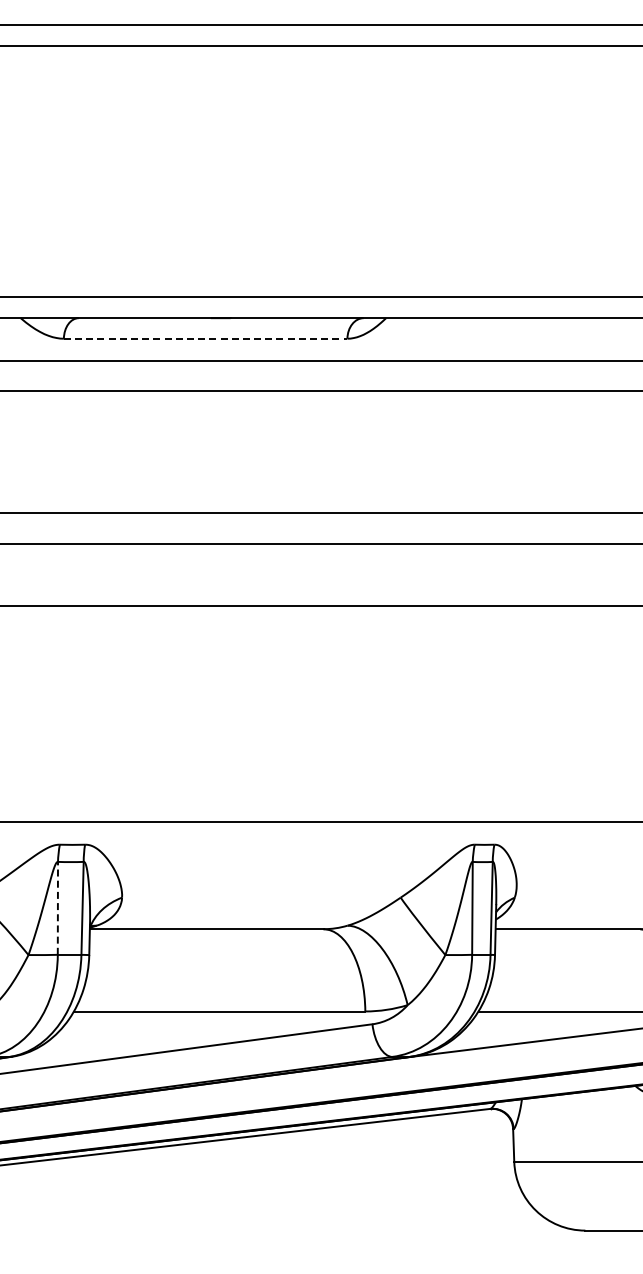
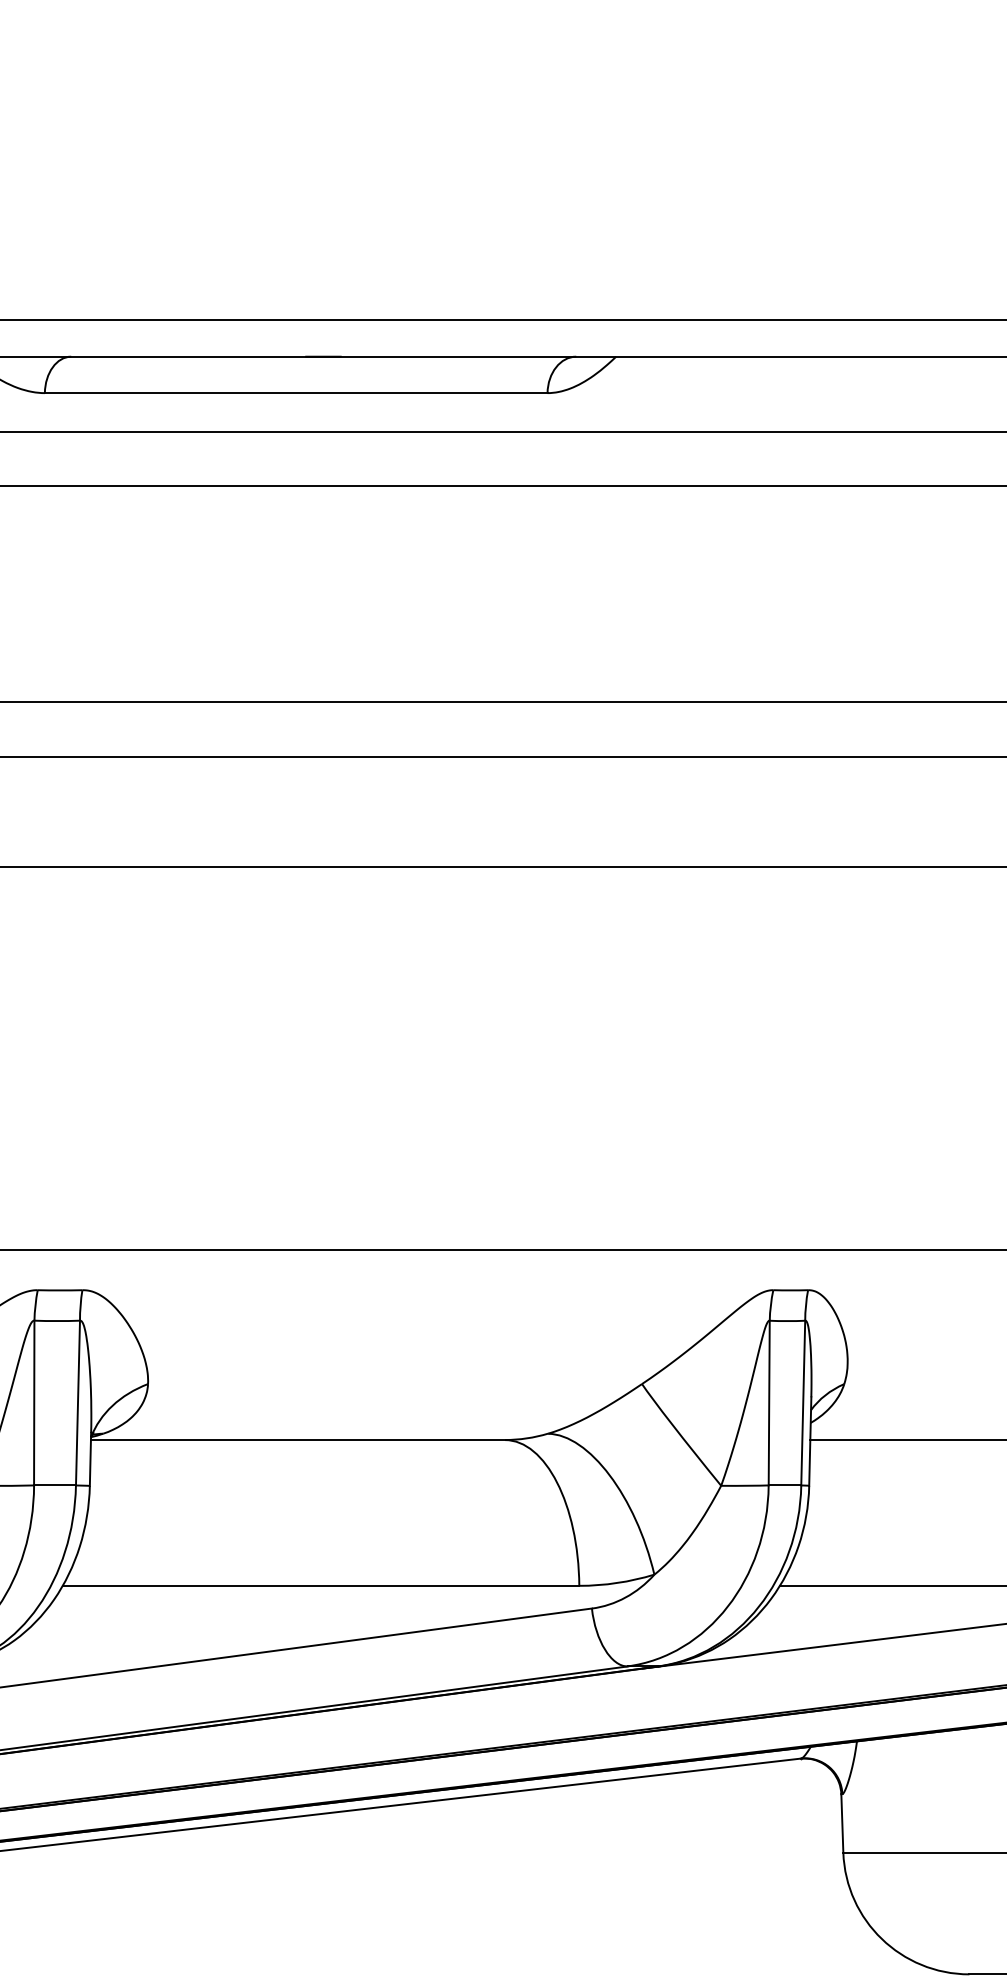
line: (205, 338) -> (295, 392), dashed -> solid
line: (57, 907) -> (33, 1401), dashed -> solid

